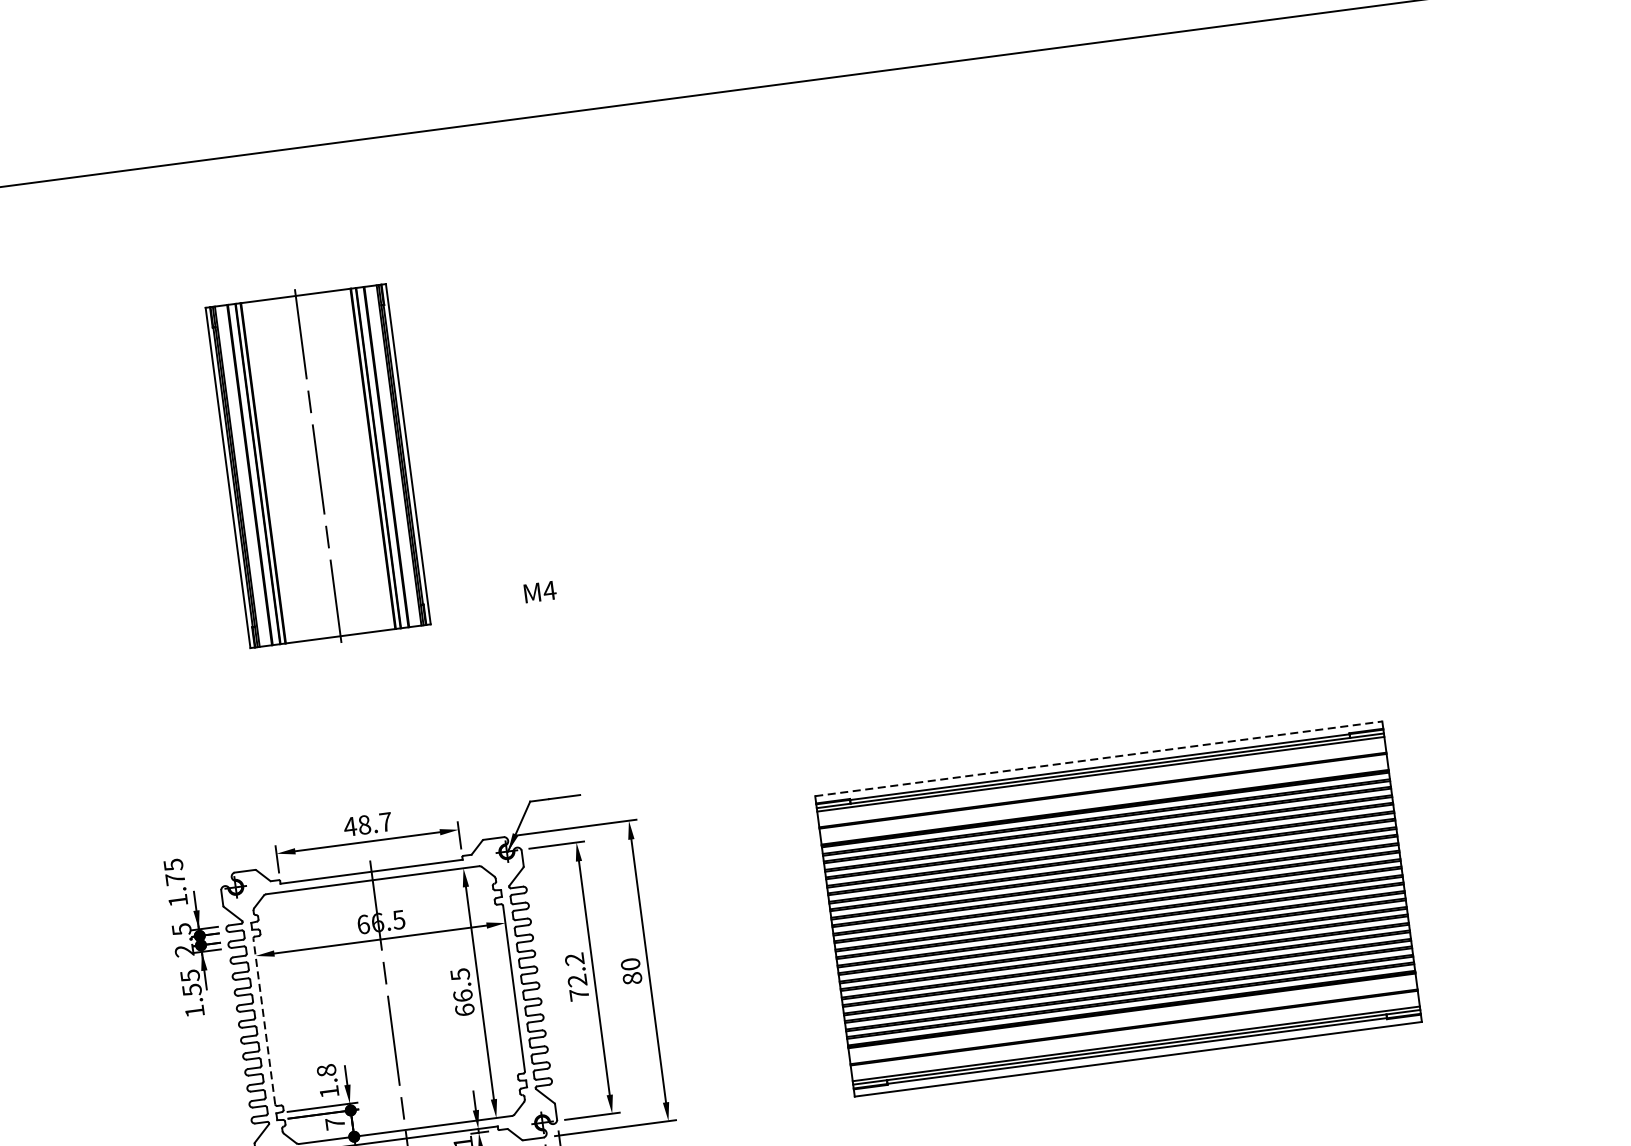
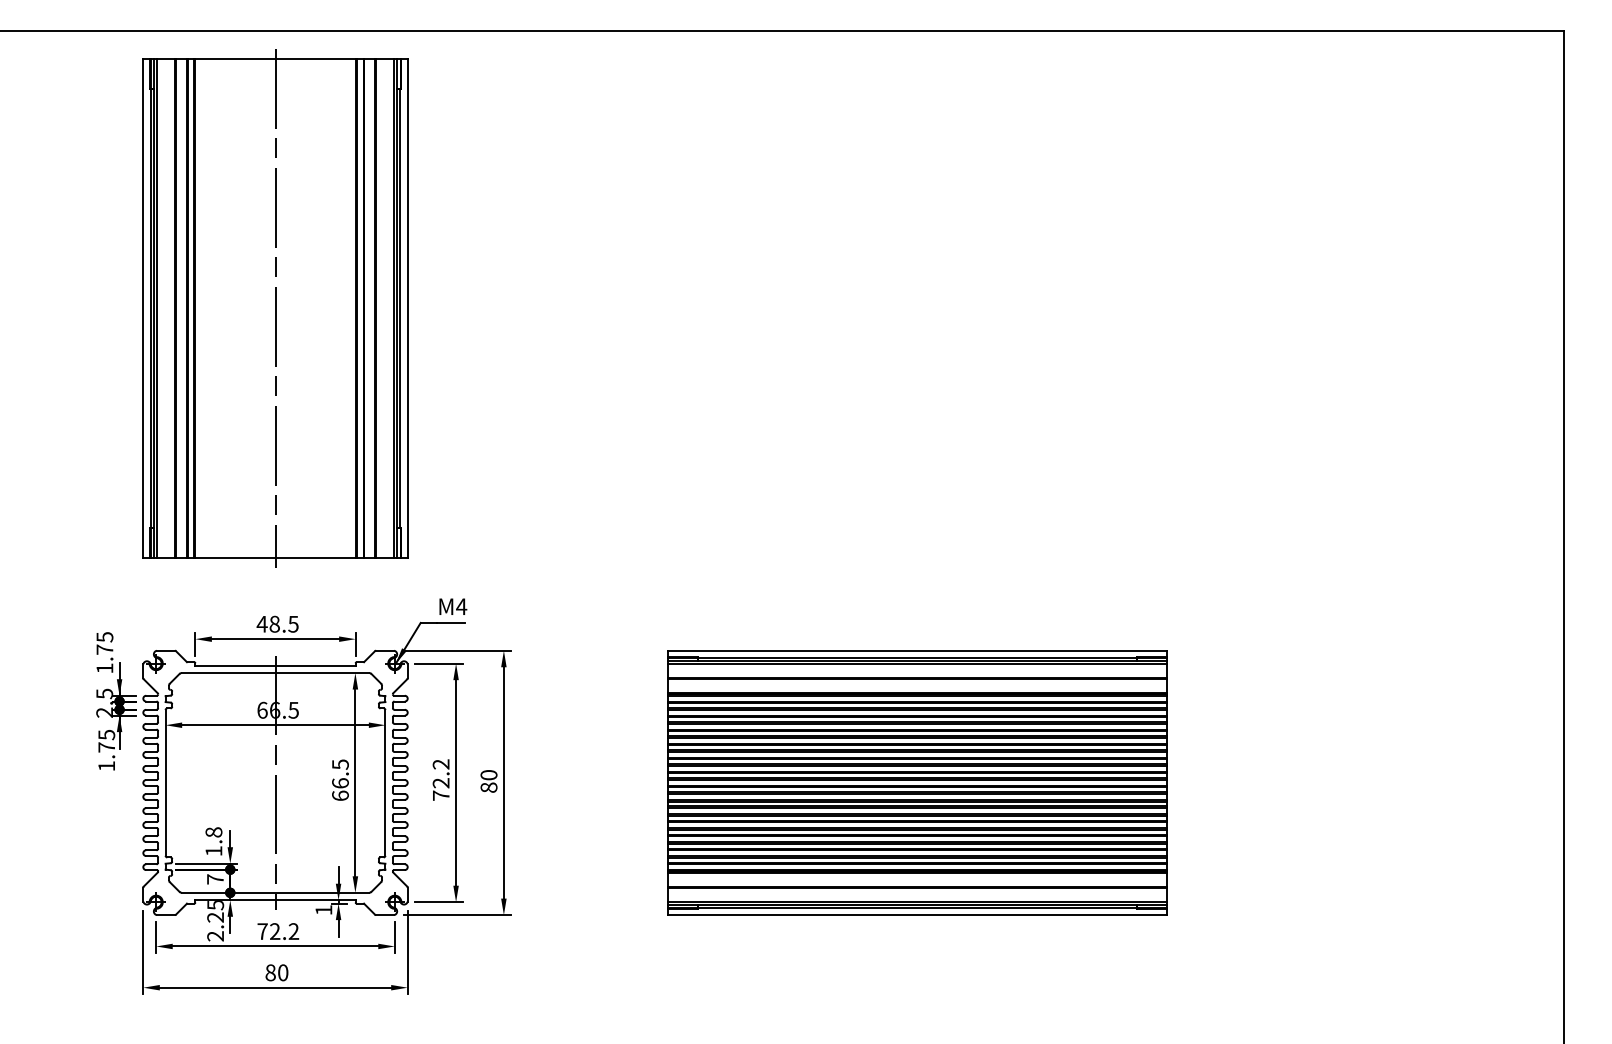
part: (318, 465) -> (275, 308), size x1.67
text: (540, 591) -> (453, 606), moved
line: (1098, 758) -> (917, 650), dashed -> solid
text: (385, 822) -> (293, 624), 48.7 -> 48.5
text: (191, 990) -> (106, 747), 1.55 -> 1.75
line: (264, 1021) -> (165, 782), dashed -> solid

